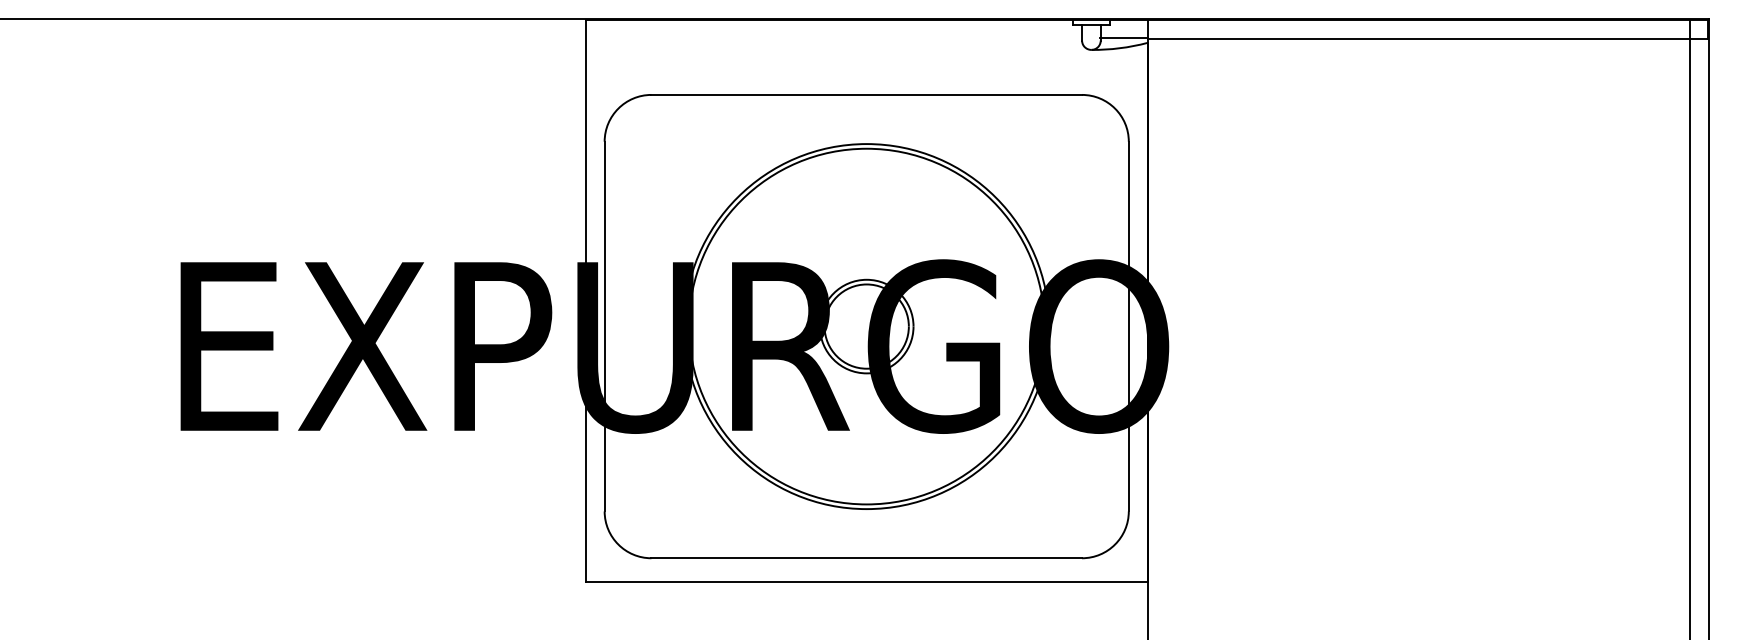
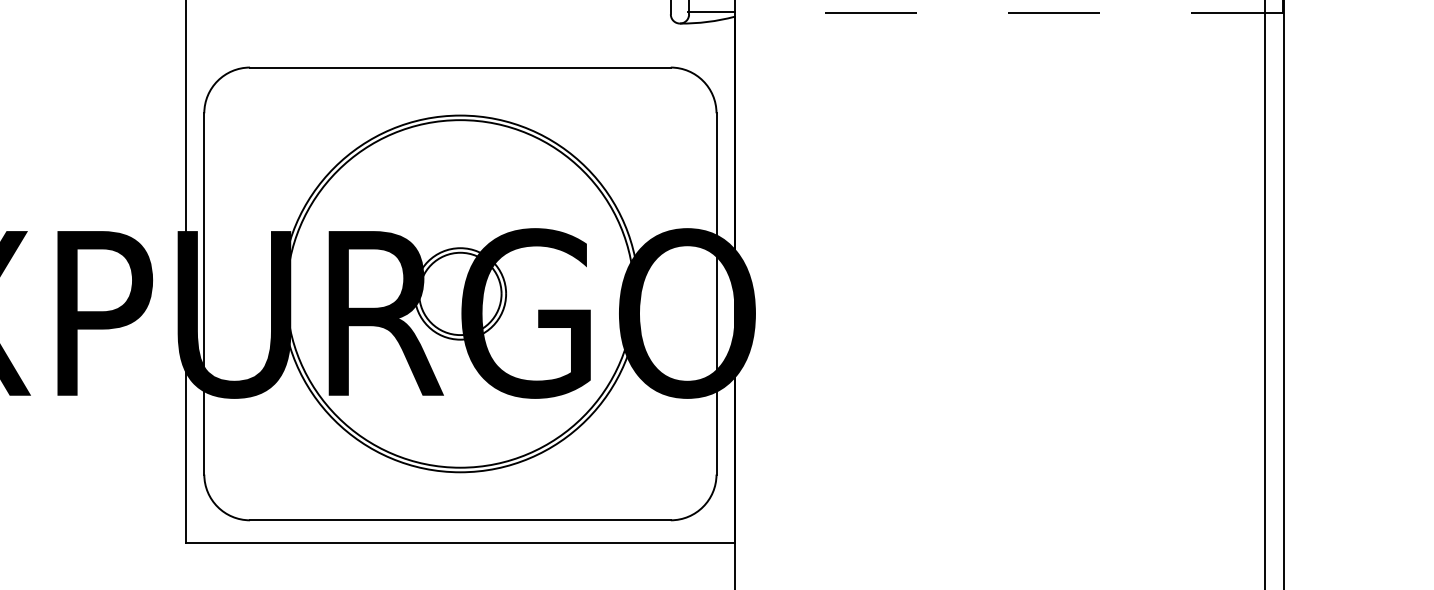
line: (1427, 38) -> (1008, 12), solid -> dashed

